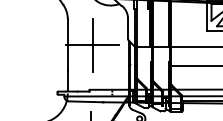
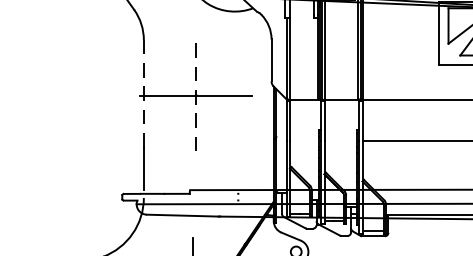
line: (67, 43) -> (143, 91), solid -> dashed
line: (92, 44) -> (196, 94), solid -> dashed

